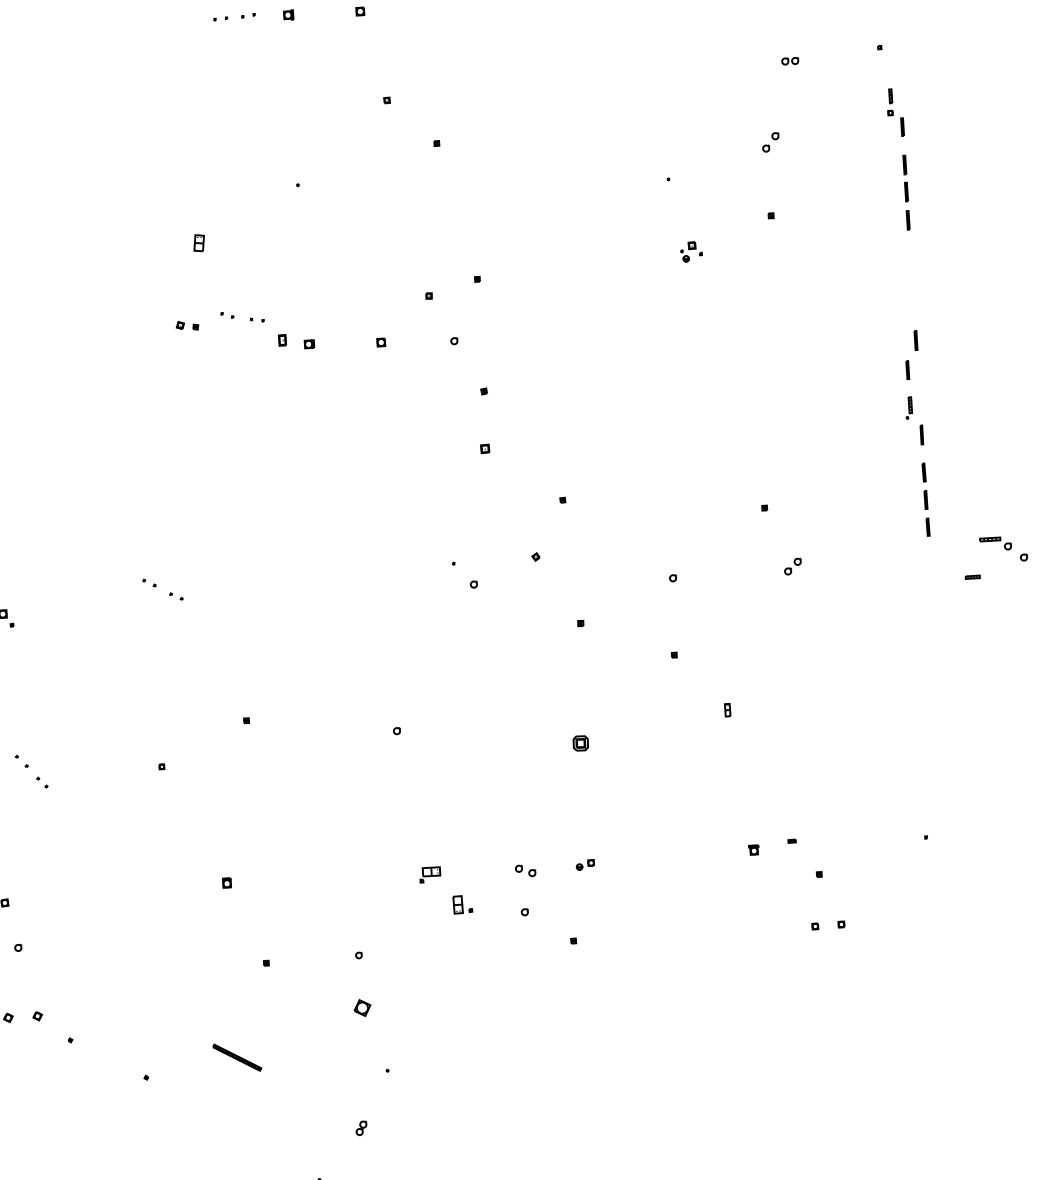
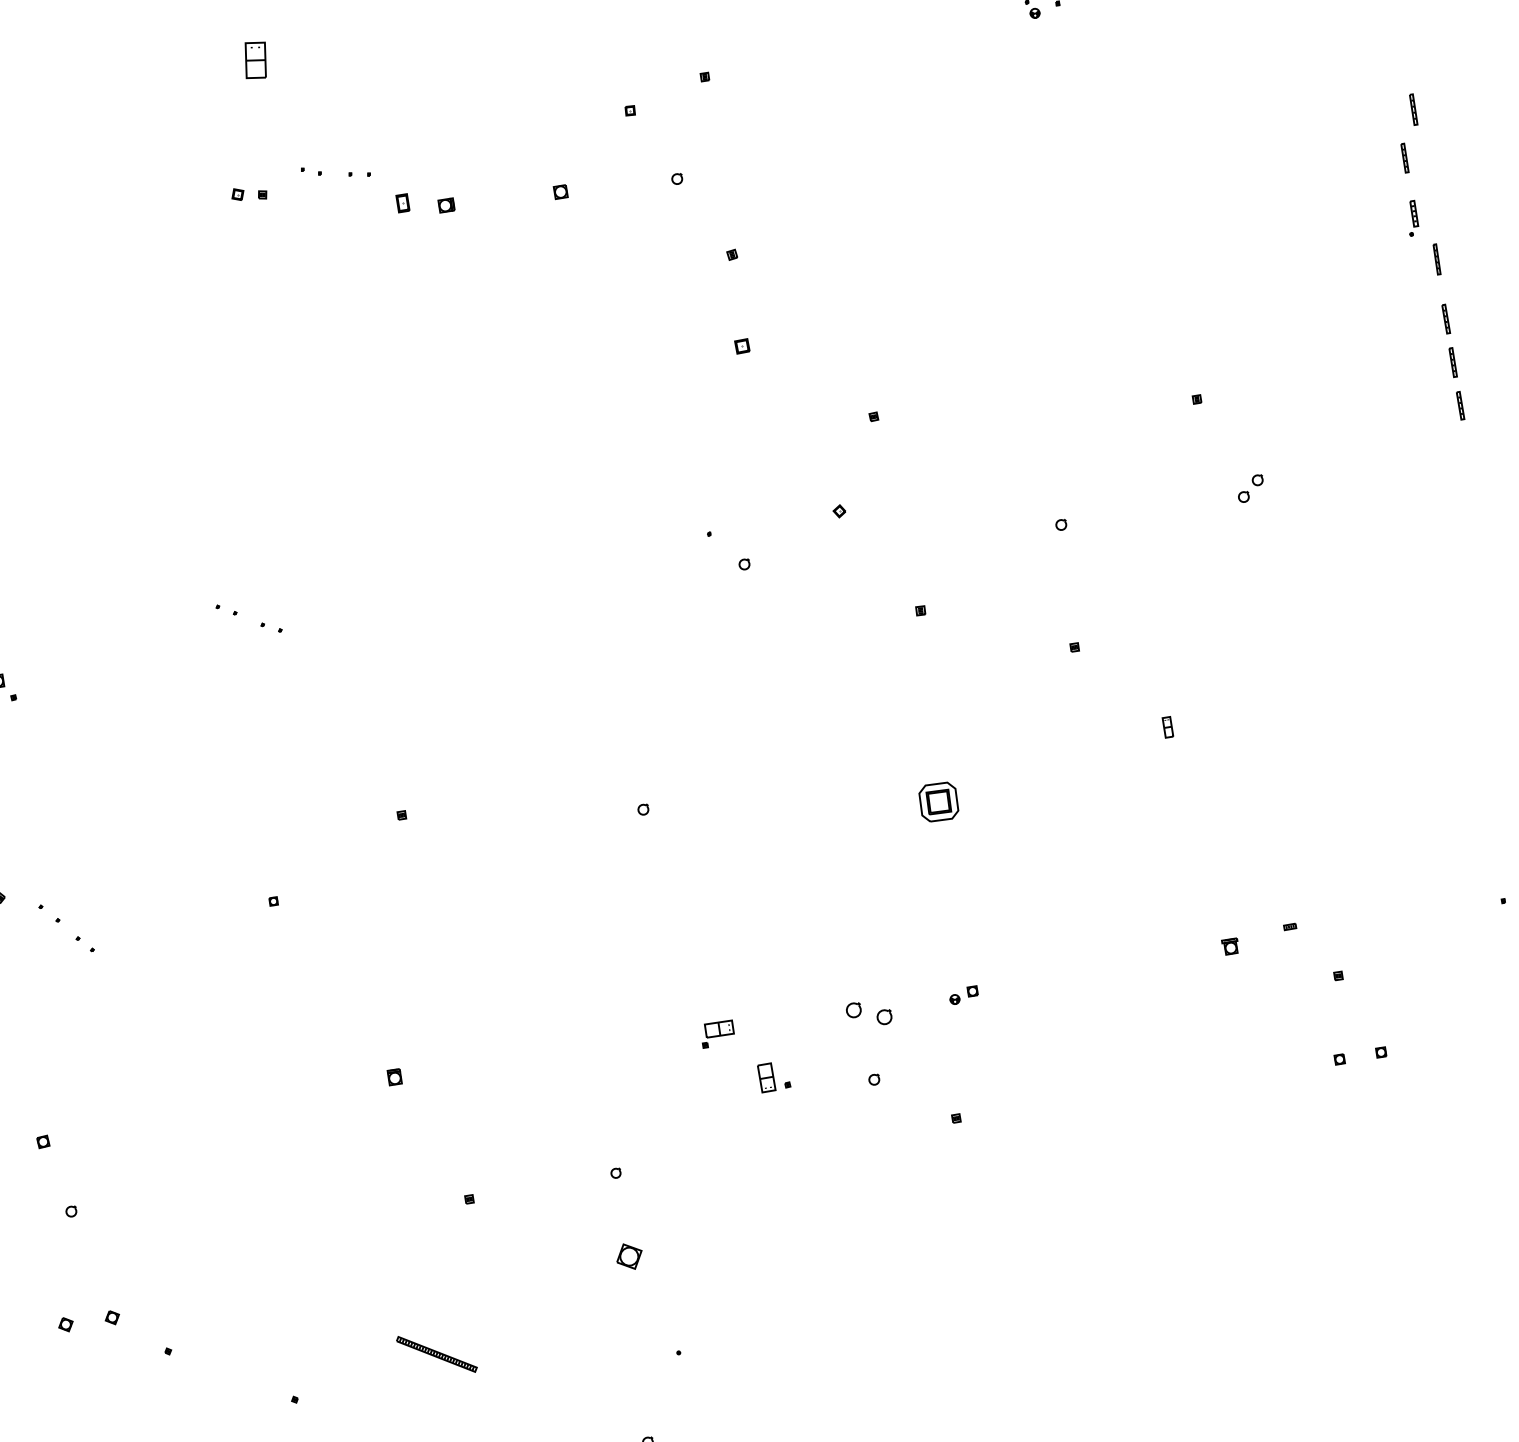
part: (198, 243) -> (254, 61), size x1.4
part: (580, 743) -> (938, 802), size x1.6
part: (525, 870) -> (869, 1013), size x1.4

